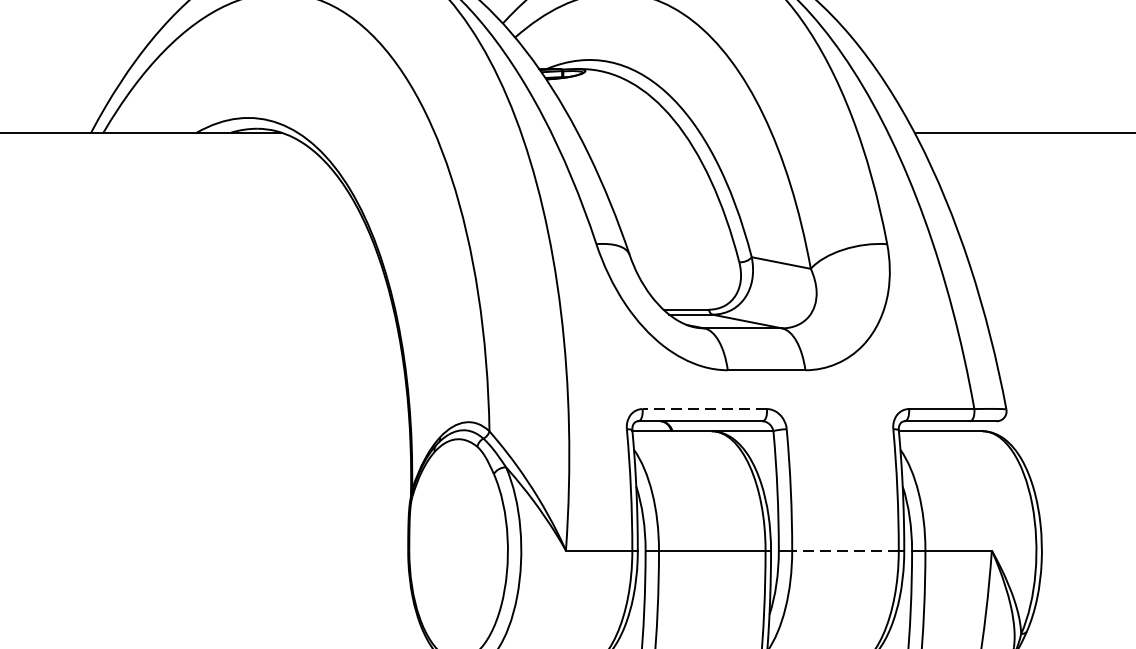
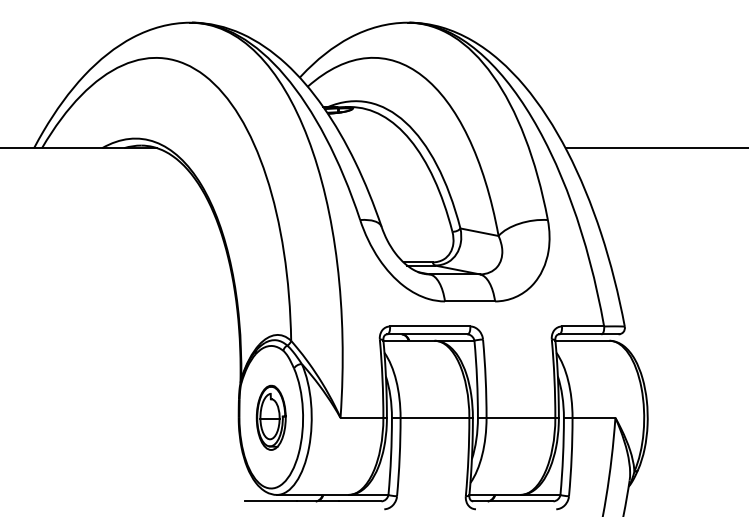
line: (703, 409) -> (429, 326), dashed -> solid
part: (457, 550) -> (270, 417), added
line: (844, 550) -> (520, 417), dashed -> solid

